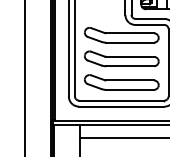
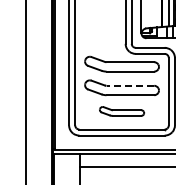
line: (130, 56) -> (130, 85), solid -> dashed
part: (121, 82) -> (121, 111), size x0.6

